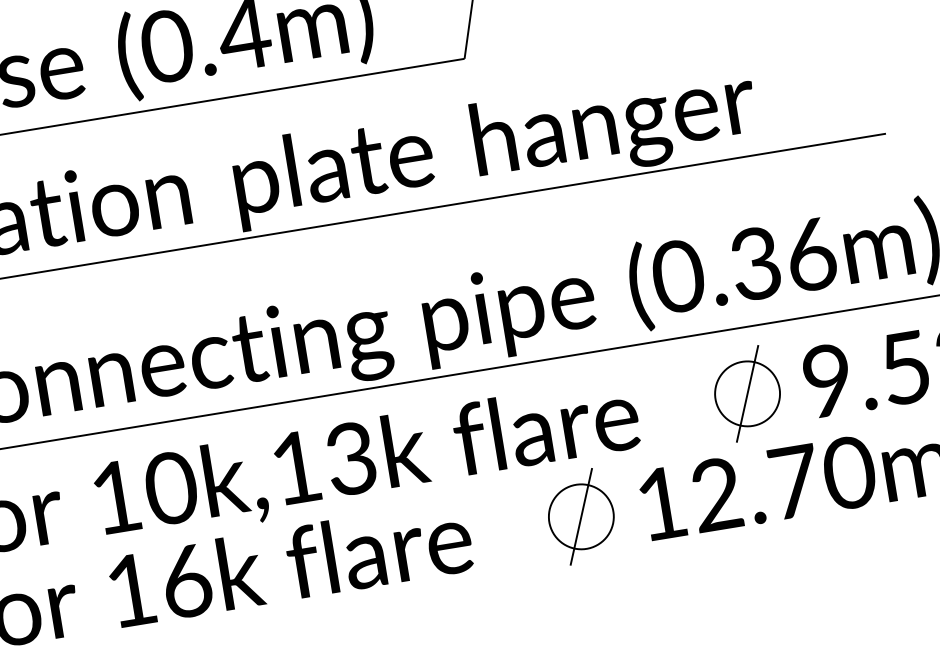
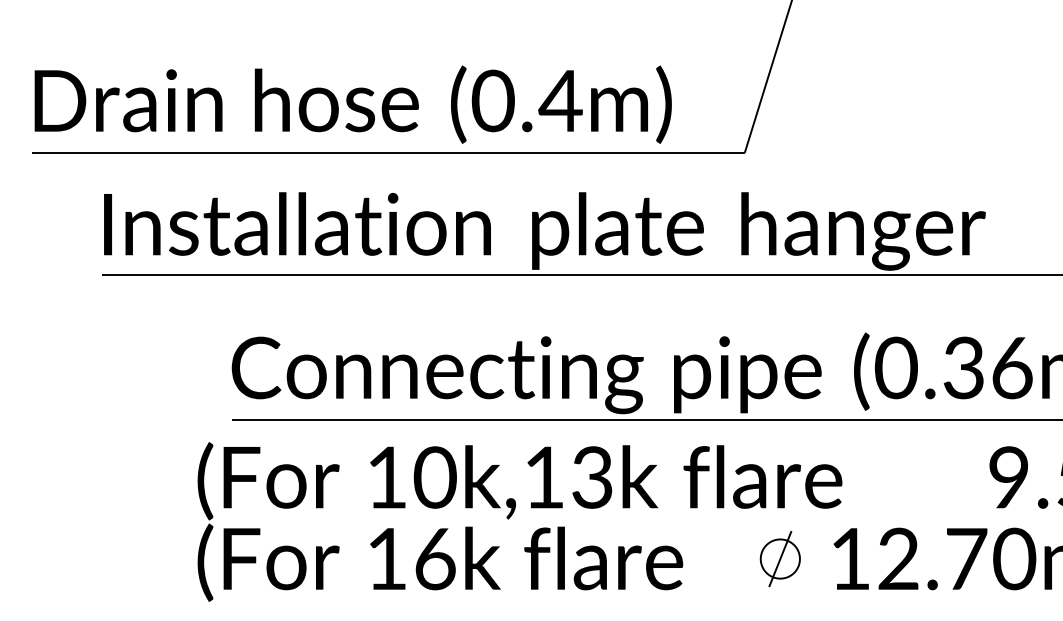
part: (747, 393) -> (938, 477), removed
part: (581, 516) -> (780, 558), size x0.7

